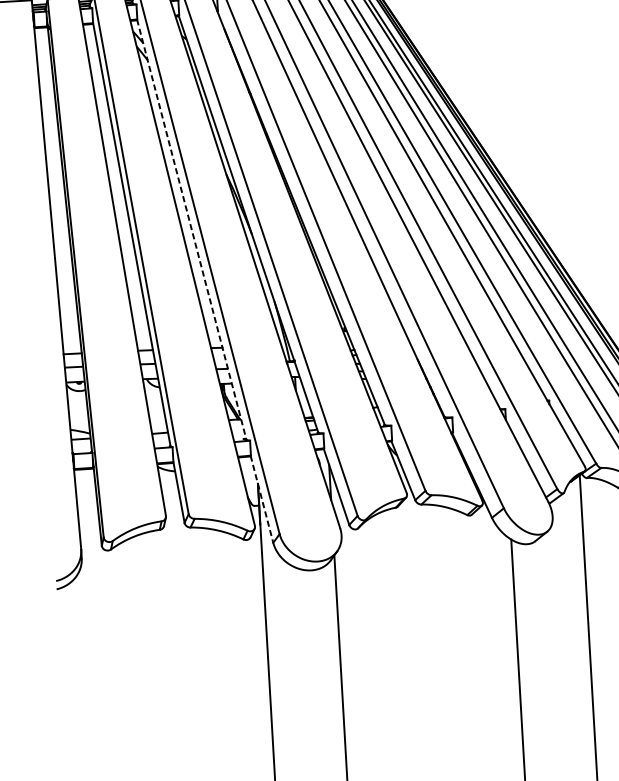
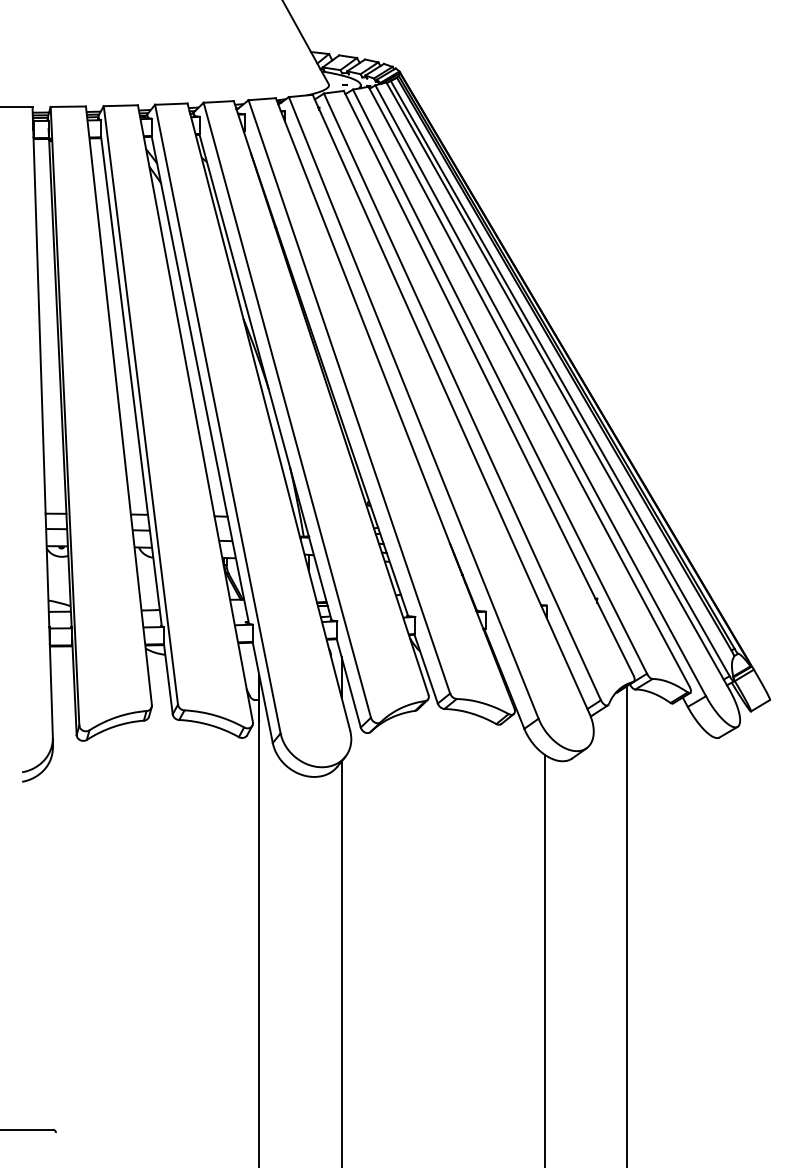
line: (191, 229) -> (200, 379), dashed -> solid
line: (261, 499) -> (262, 692), dashed -> solid

